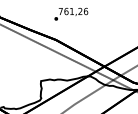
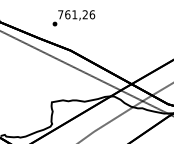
text: (70, 14) -> (73, 18), moved

